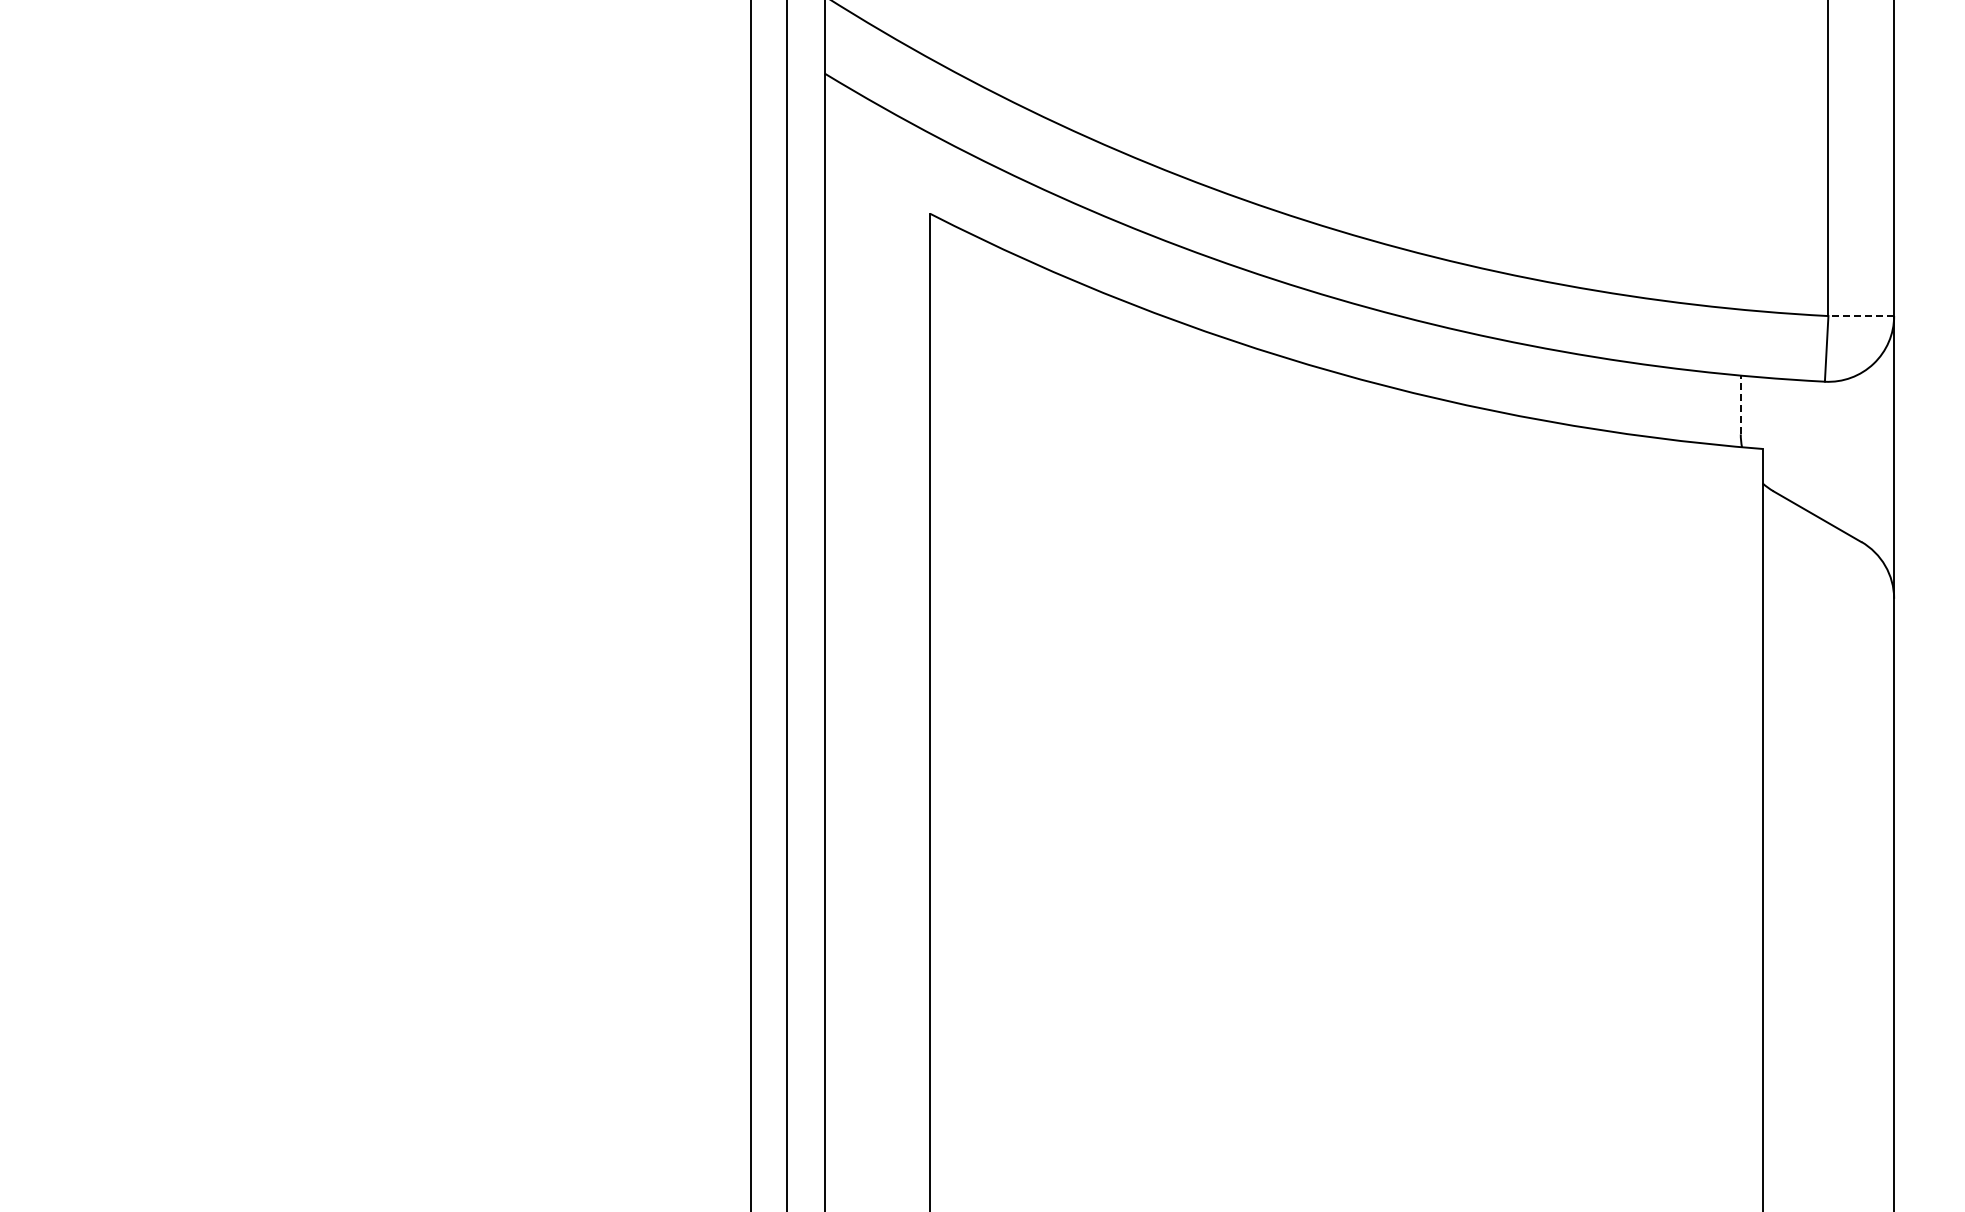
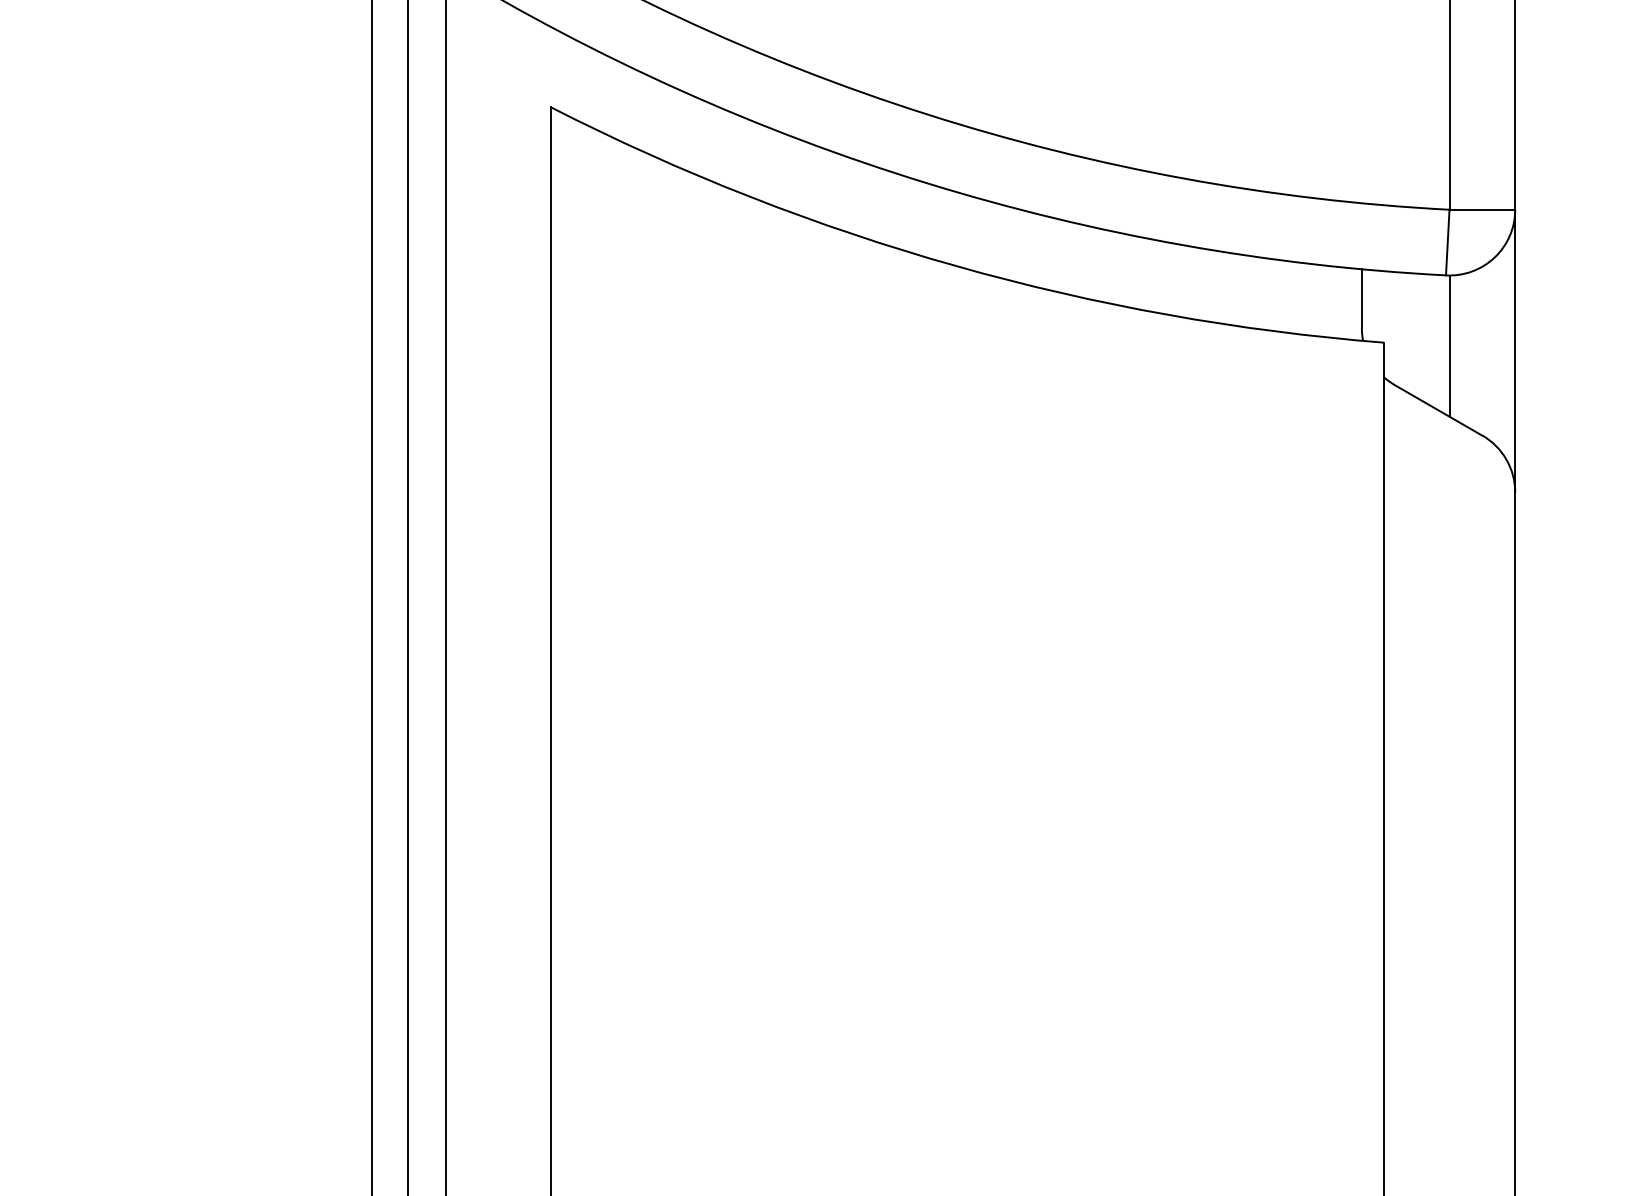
line: (1861, 316) -> (1482, 210), dashed -> solid
line: (1740, 404) -> (1361, 298), dashed -> solid
line: (1828, 451) -> (1449, 345), added

